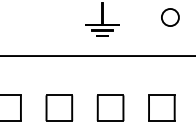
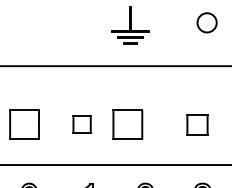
part: (58, 107) -> (81, 124), size x0.6
part: (110, 107) -> (127, 124), moved
part: (161, 107) -> (197, 124), size x0.7

